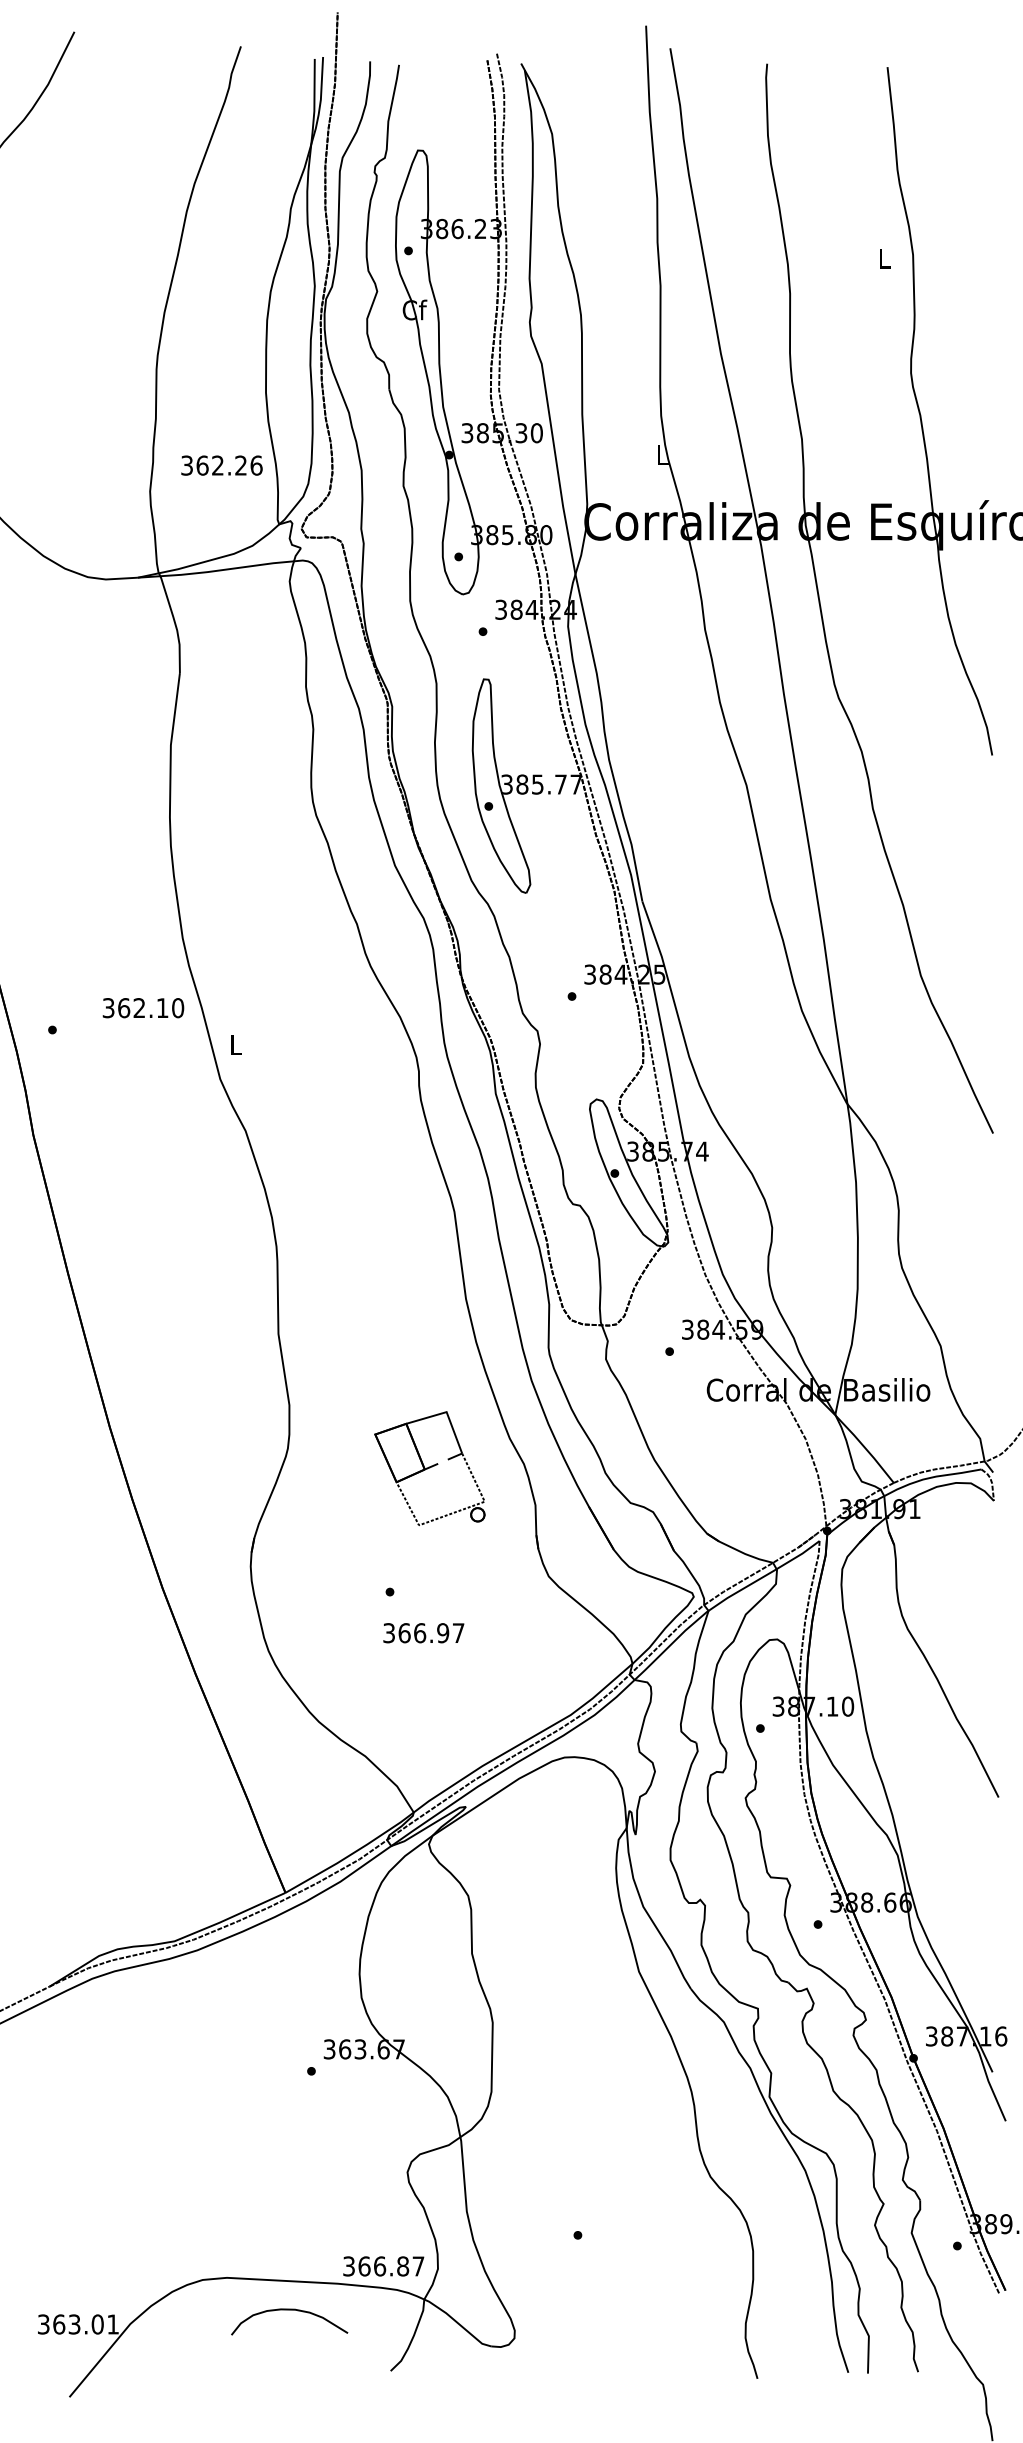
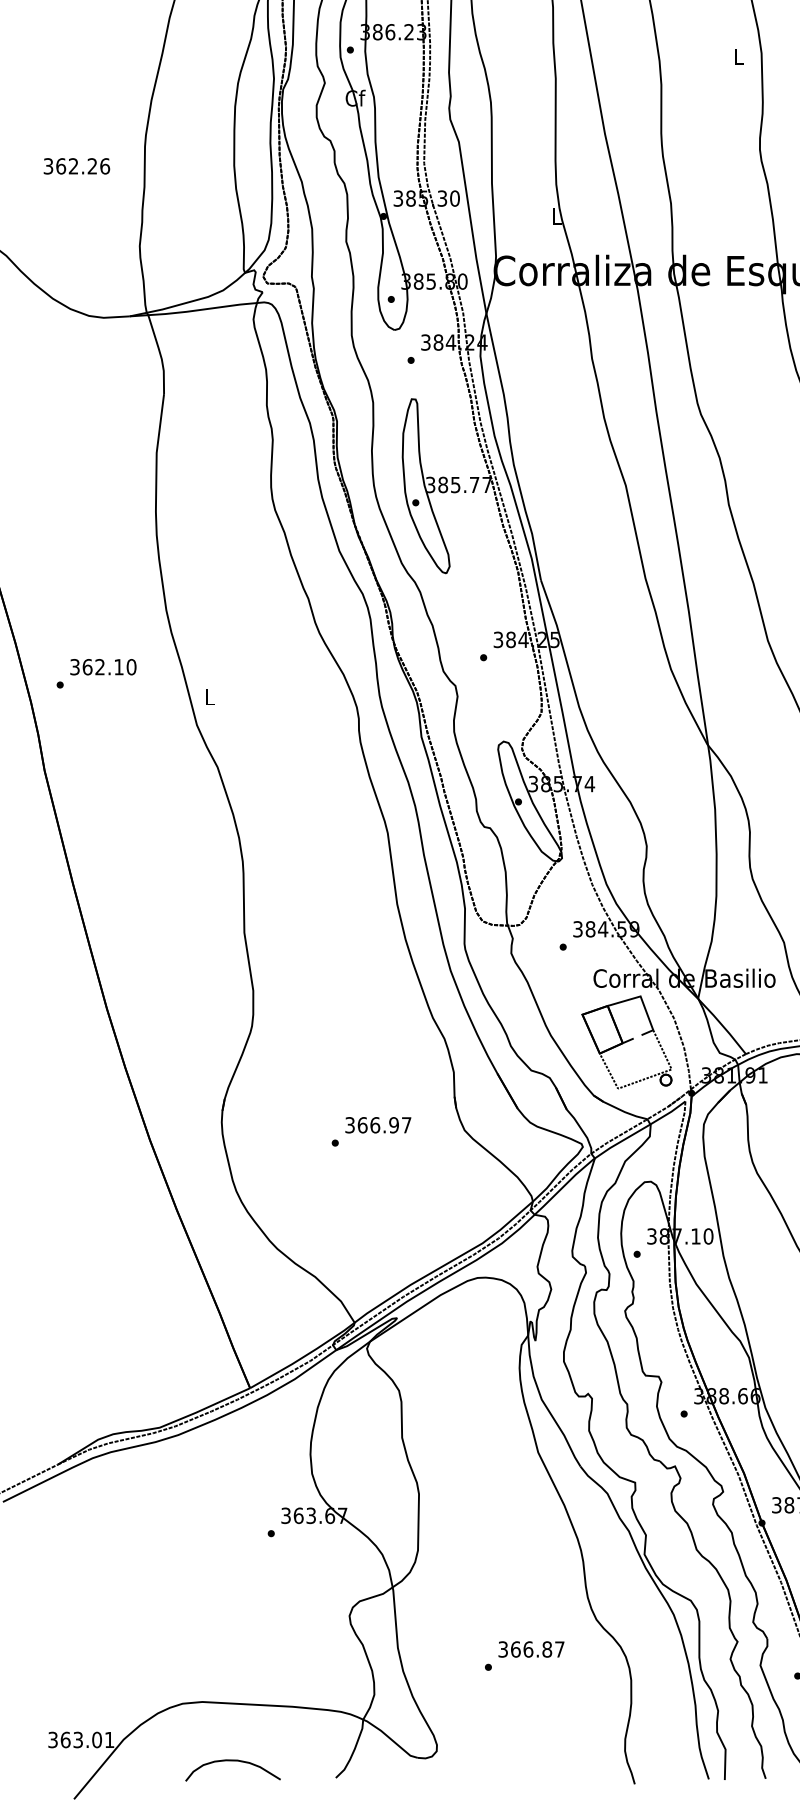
text: (221, 465) -> (76, 166), moved
text: (143, 1008) -> (103, 667), moved
part: (429, 1468) -> (626, 1042), moved
text: (423, 1633) -> (378, 1125), moved
text: (383, 2266) -> (531, 1649), moved
curve: (289, 2310) -> (232, 1761), moved

